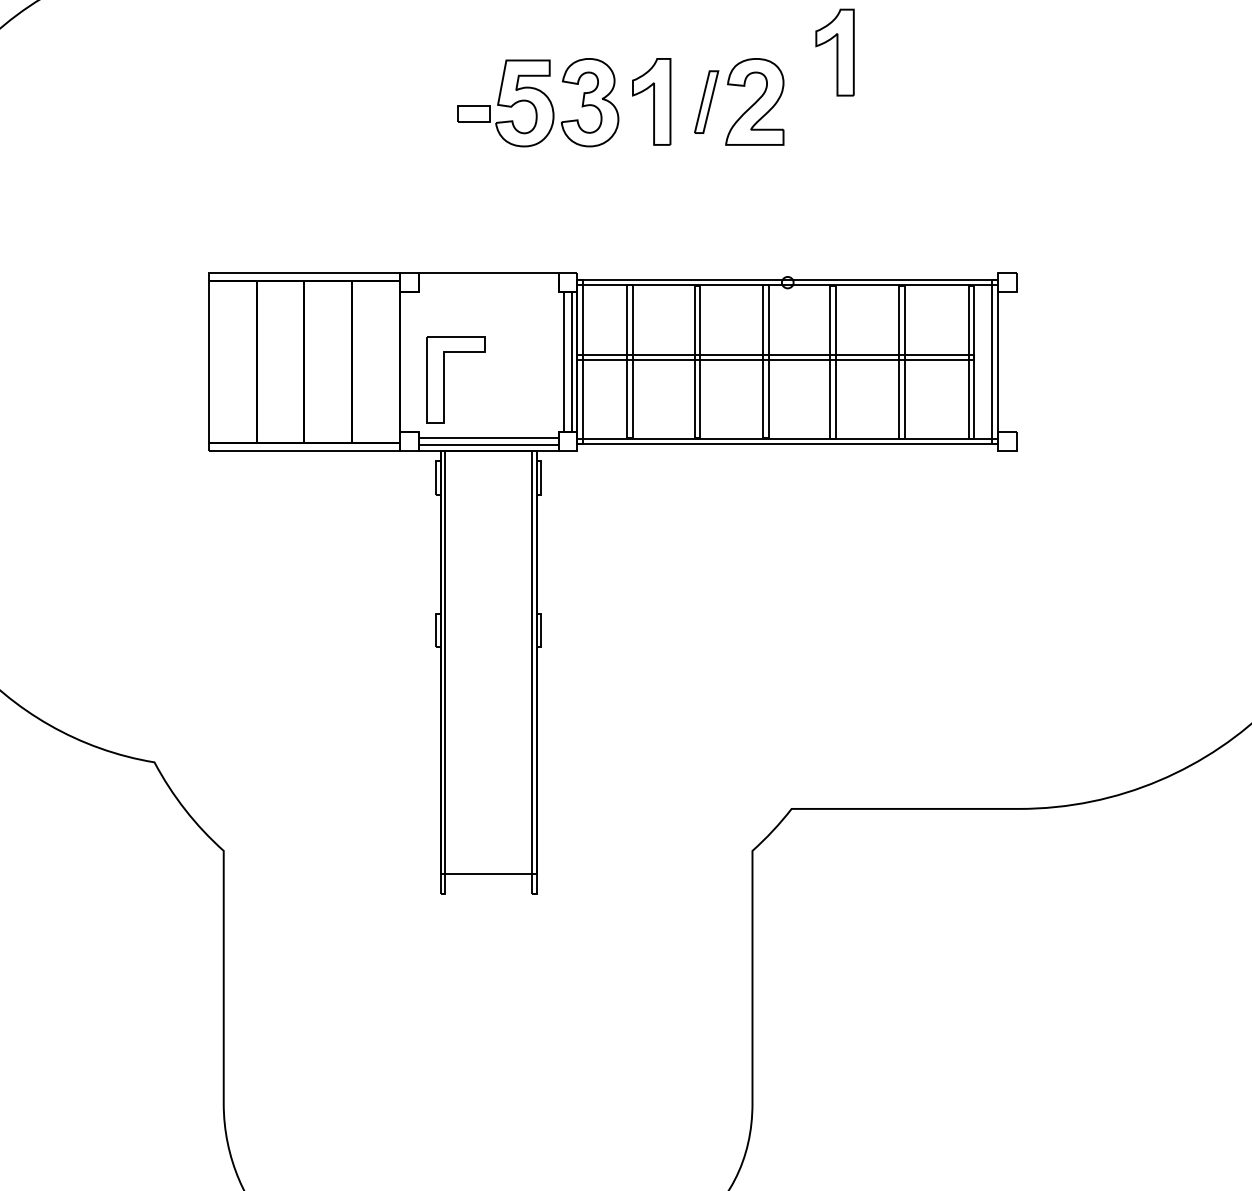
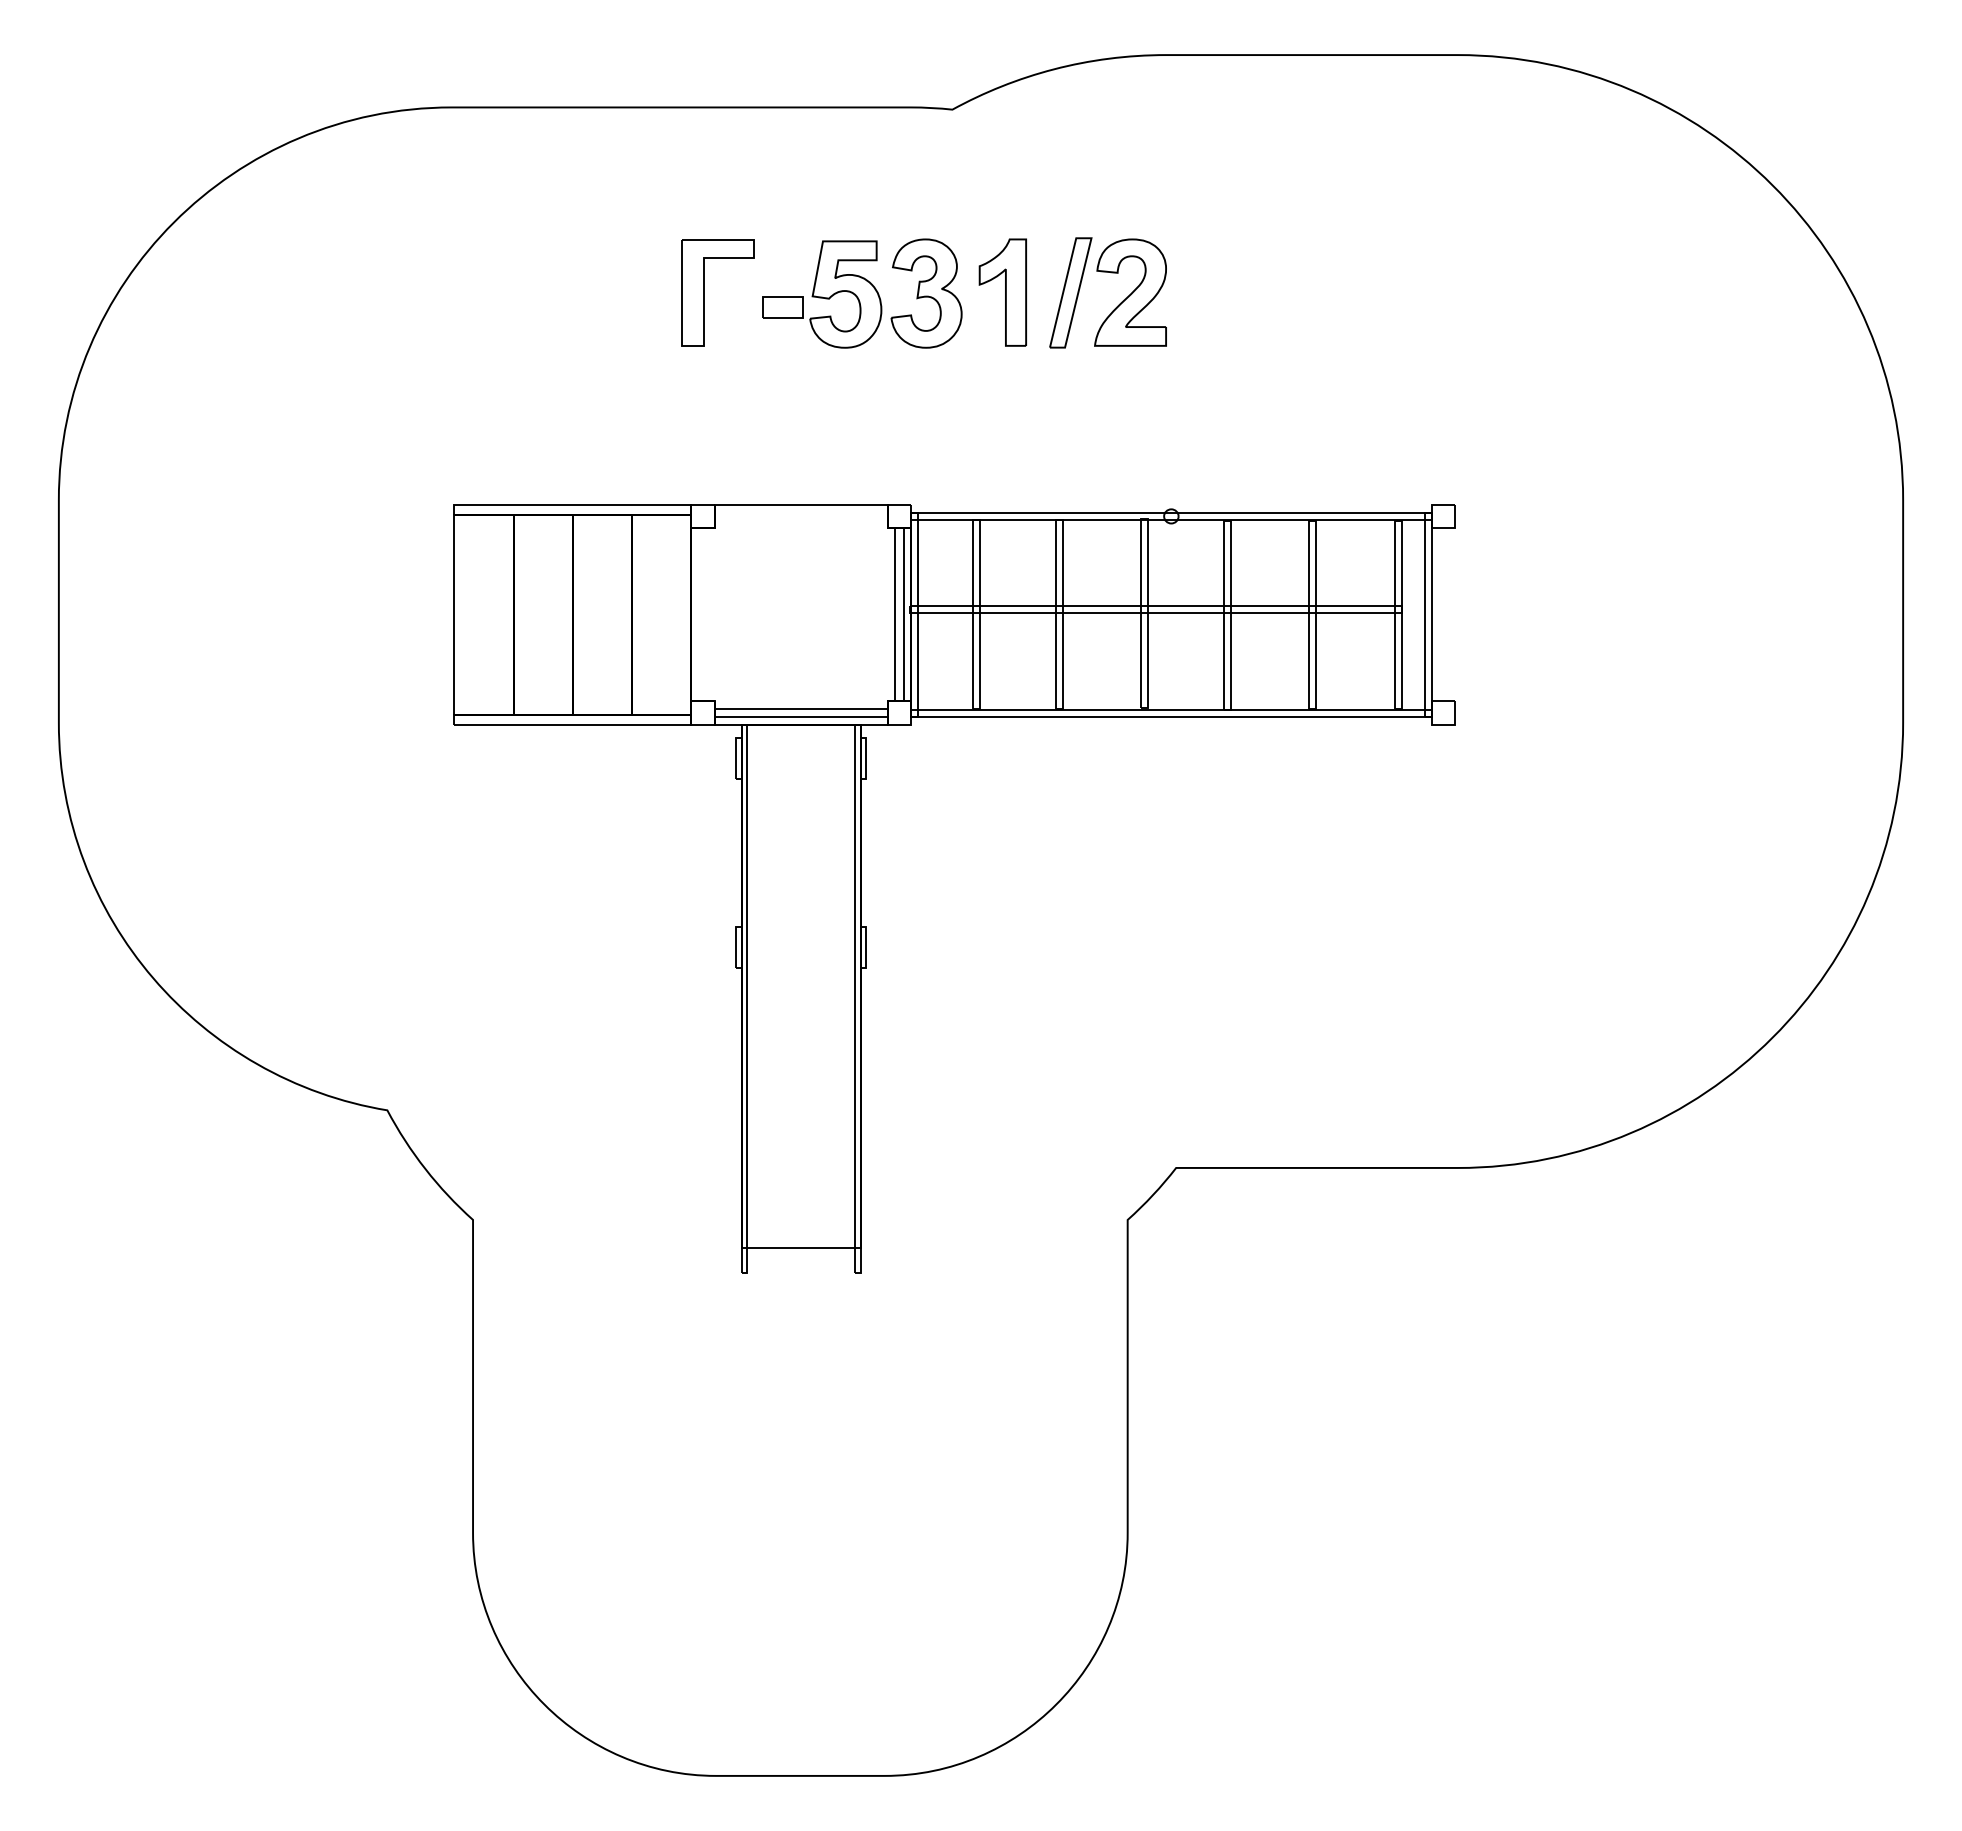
part: (834, 52) -> (1229, 231), removed
part: (706, 101) -> (1070, 292), size x1.43
part: (444, 379) -> (704, 292), moved

